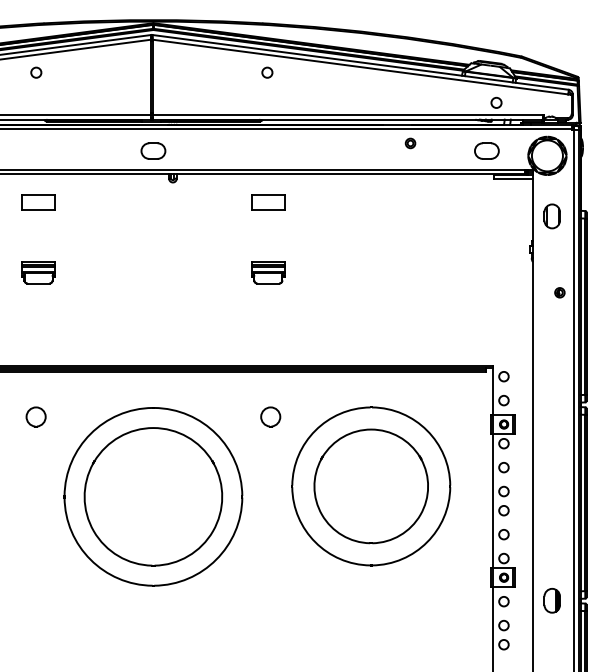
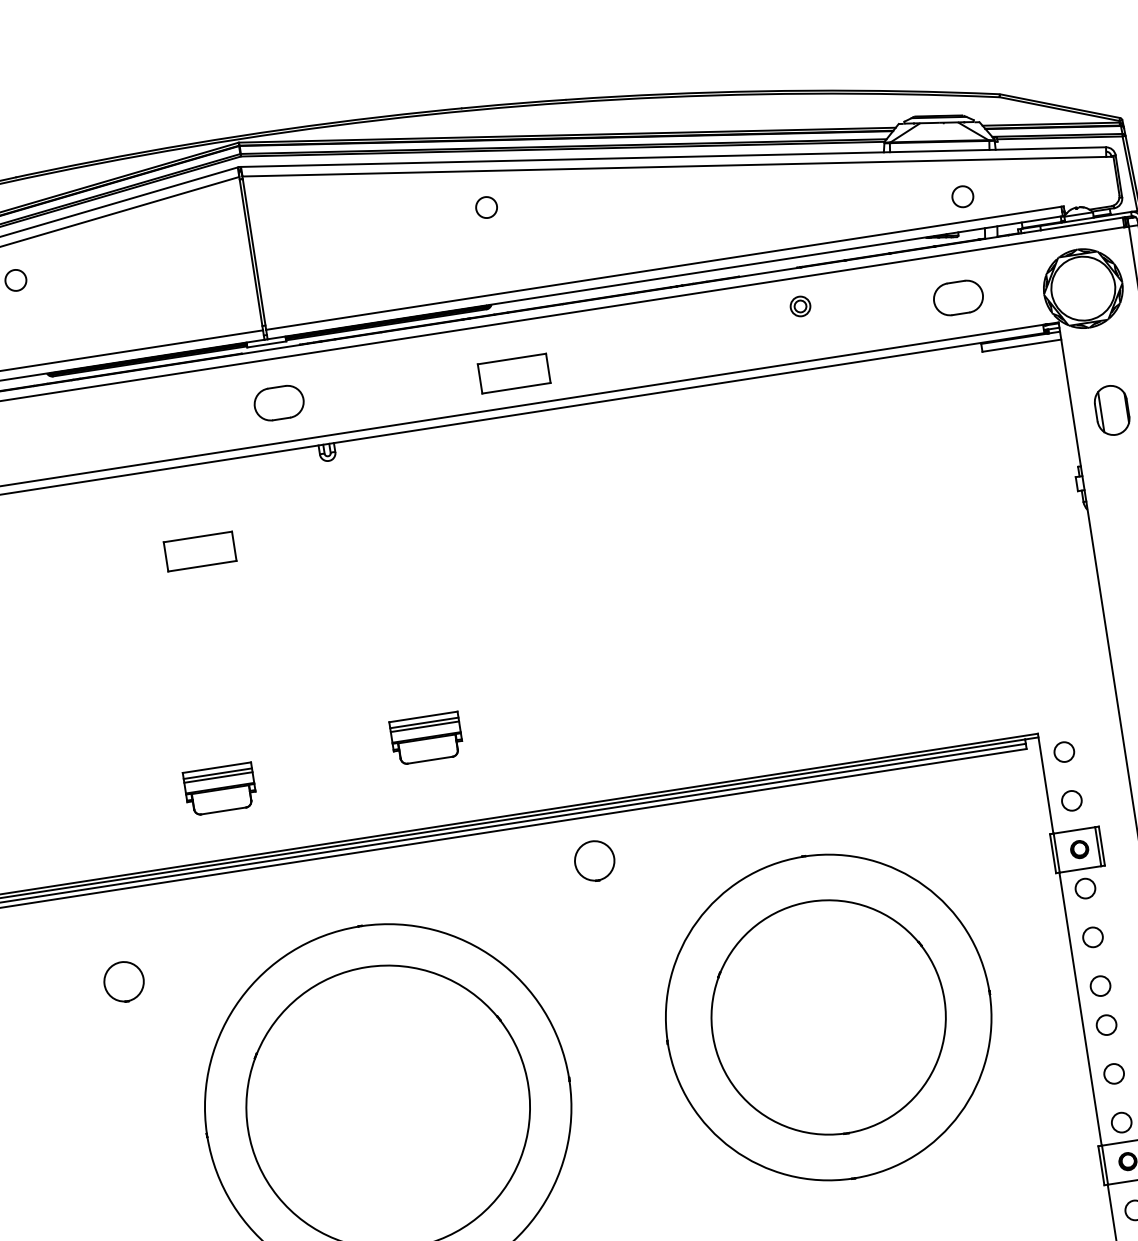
part: (38, 202) -> (200, 551), moved
part: (268, 202) -> (514, 373), moved
part: (38, 272) -> (220, 788), moved
part: (268, 272) -> (427, 737), moved
part: (270, 416) -> (594, 859), moved

